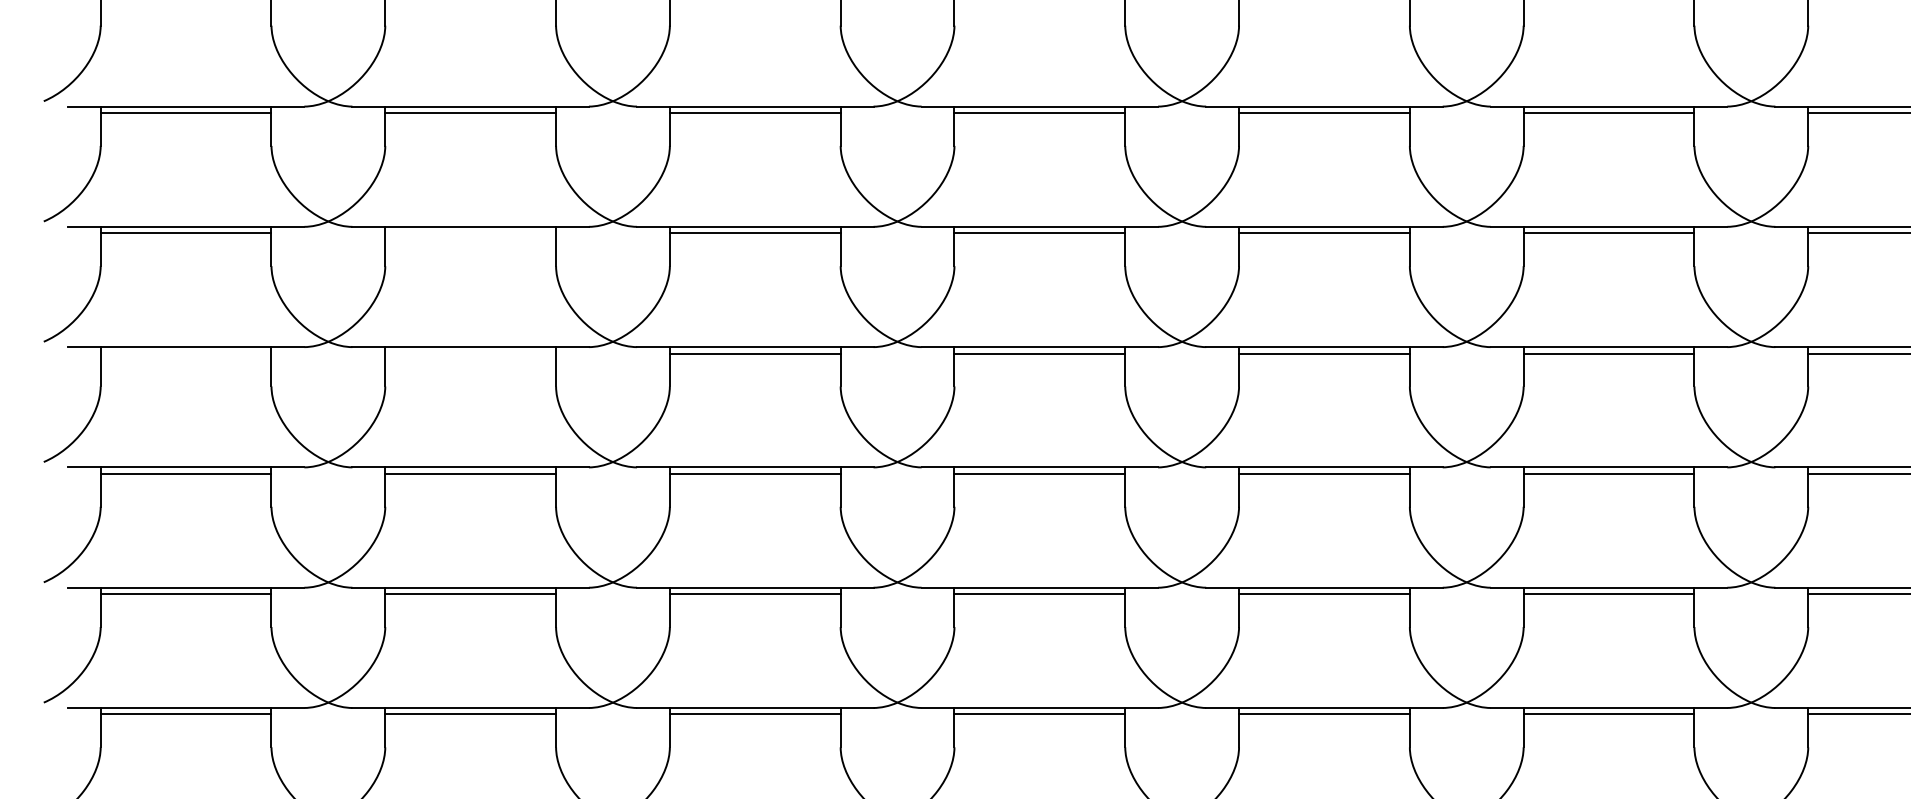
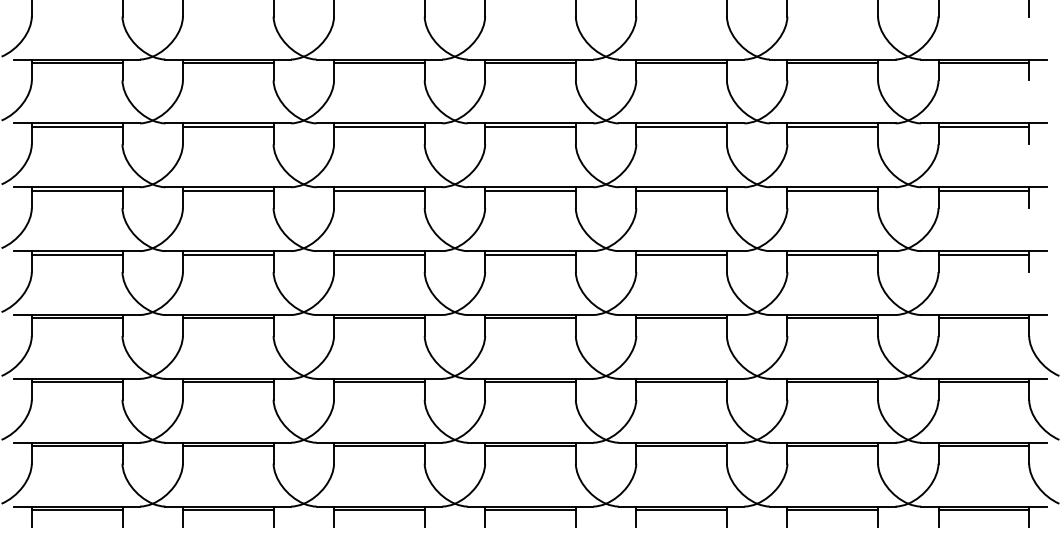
line: (469, 232) -> (227, 126), added
line: (184, 353) -> (76, 190), added
line: (469, 353) -> (227, 190), added

